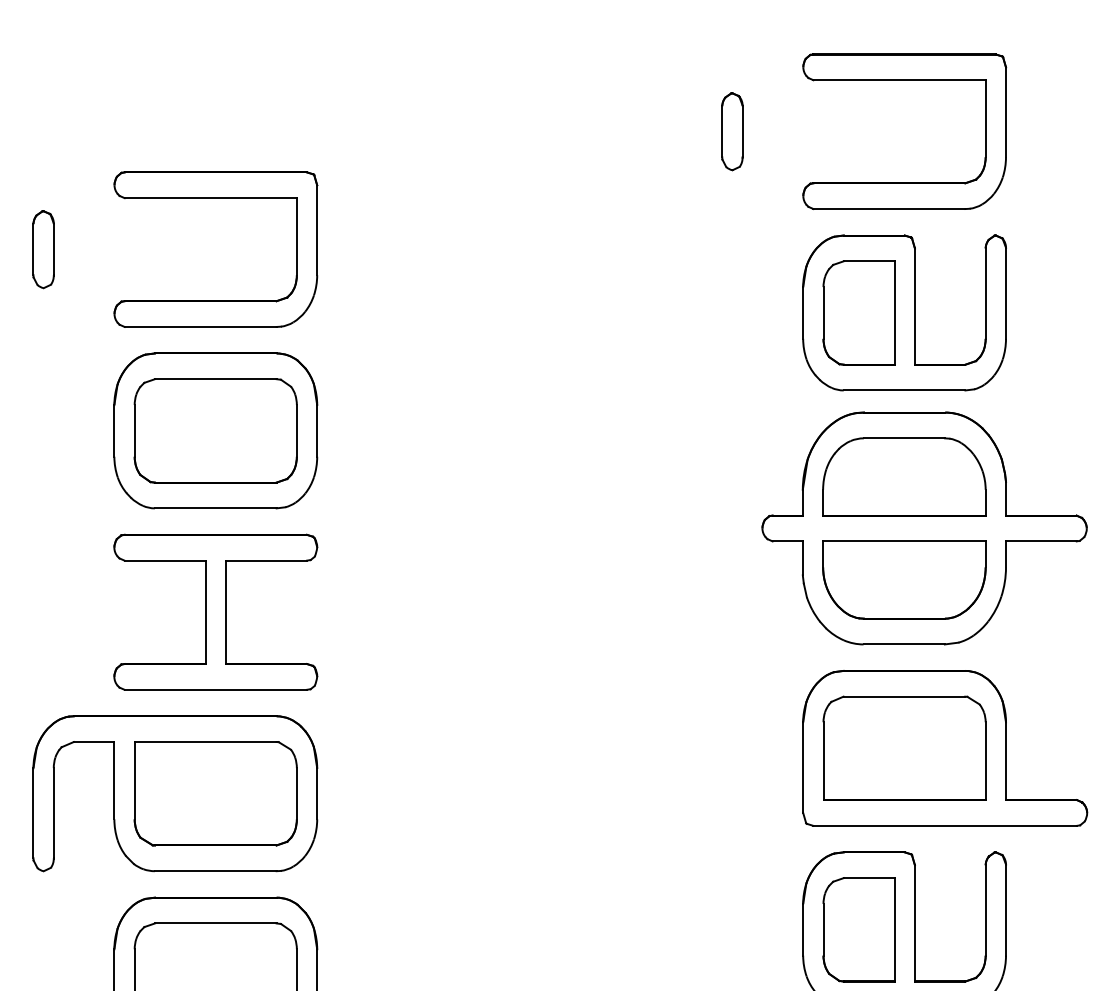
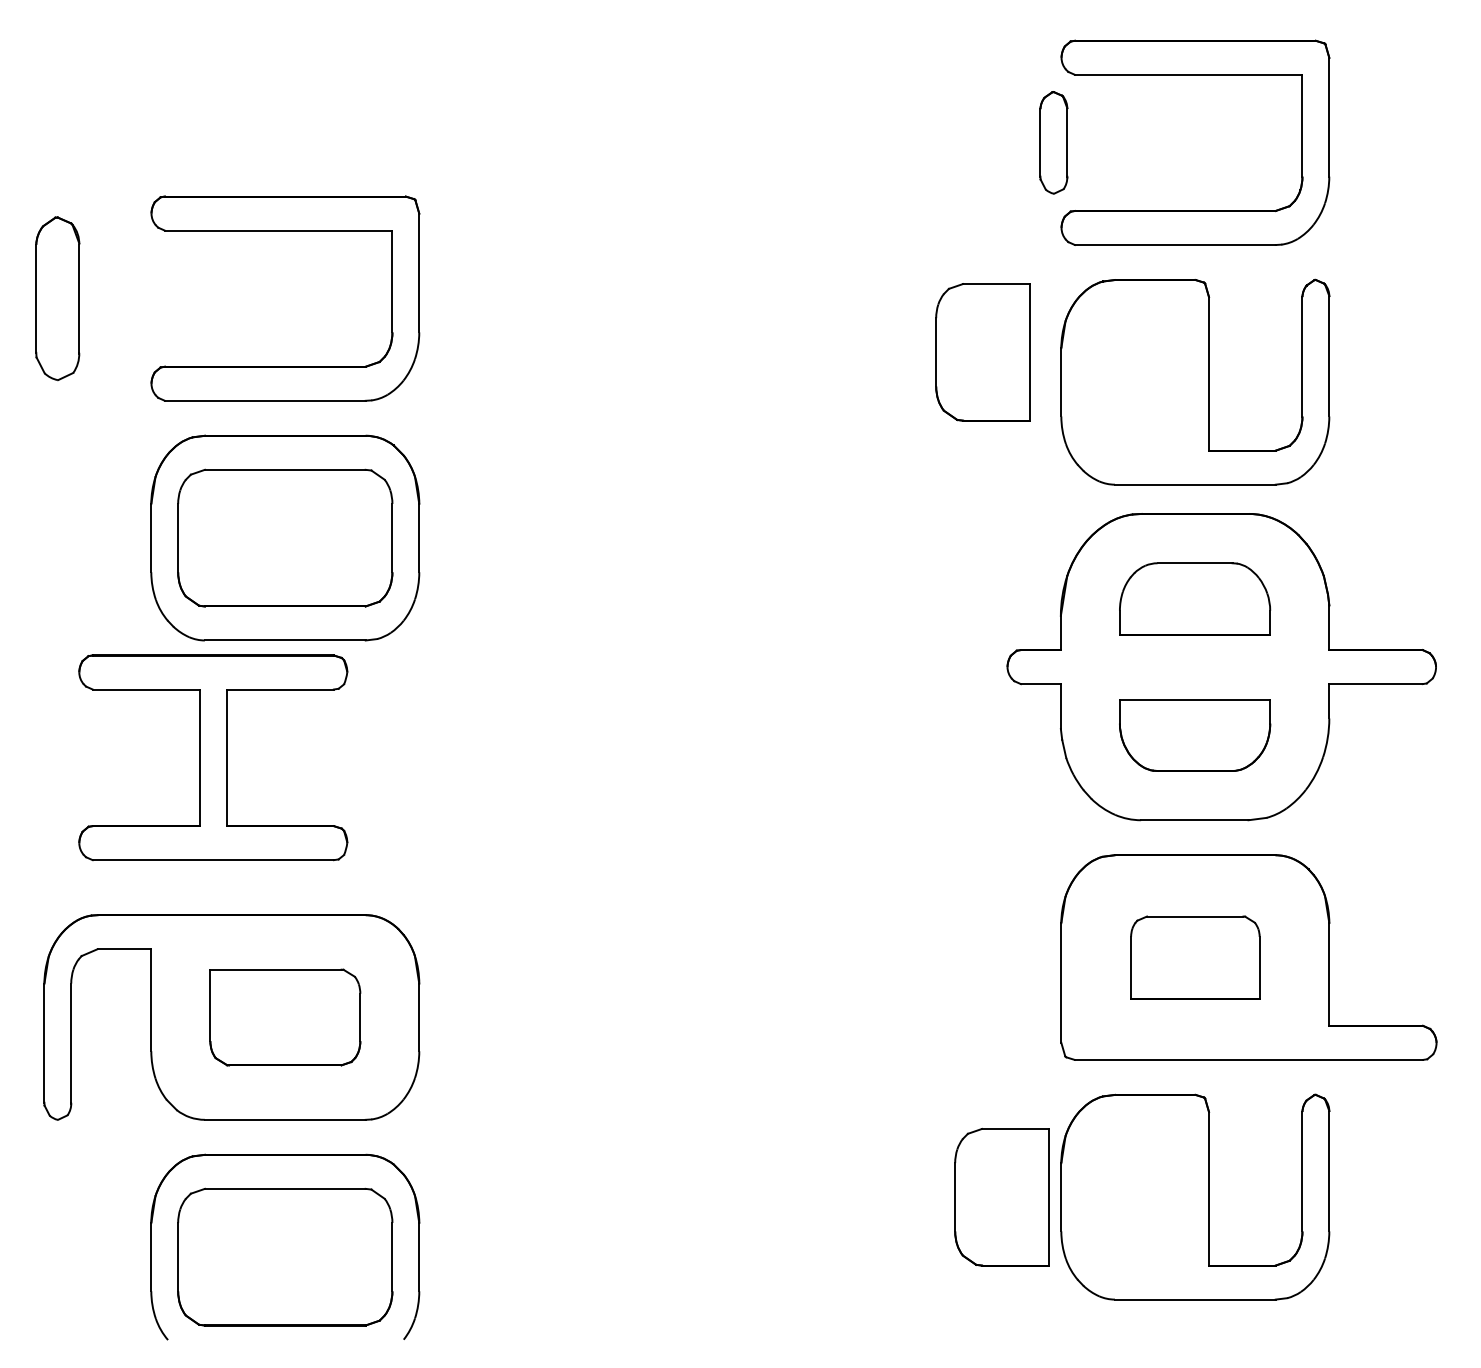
part: (732, 131) -> (1053, 142), moved
part: (43, 249) -> (57, 298), size x1.6
part: (858, 313) -> (982, 352), moved
part: (903, 476) -> (1194, 598), size x0.7
part: (903, 580) -> (1194, 735), size x0.7
part: (215, 612) -> (213, 757), moved
part: (904, 748) -> (1195, 957), size x0.6
part: (215, 793) -> (285, 1017), size x0.7
part: (858, 929) -> (1001, 1197), moved

